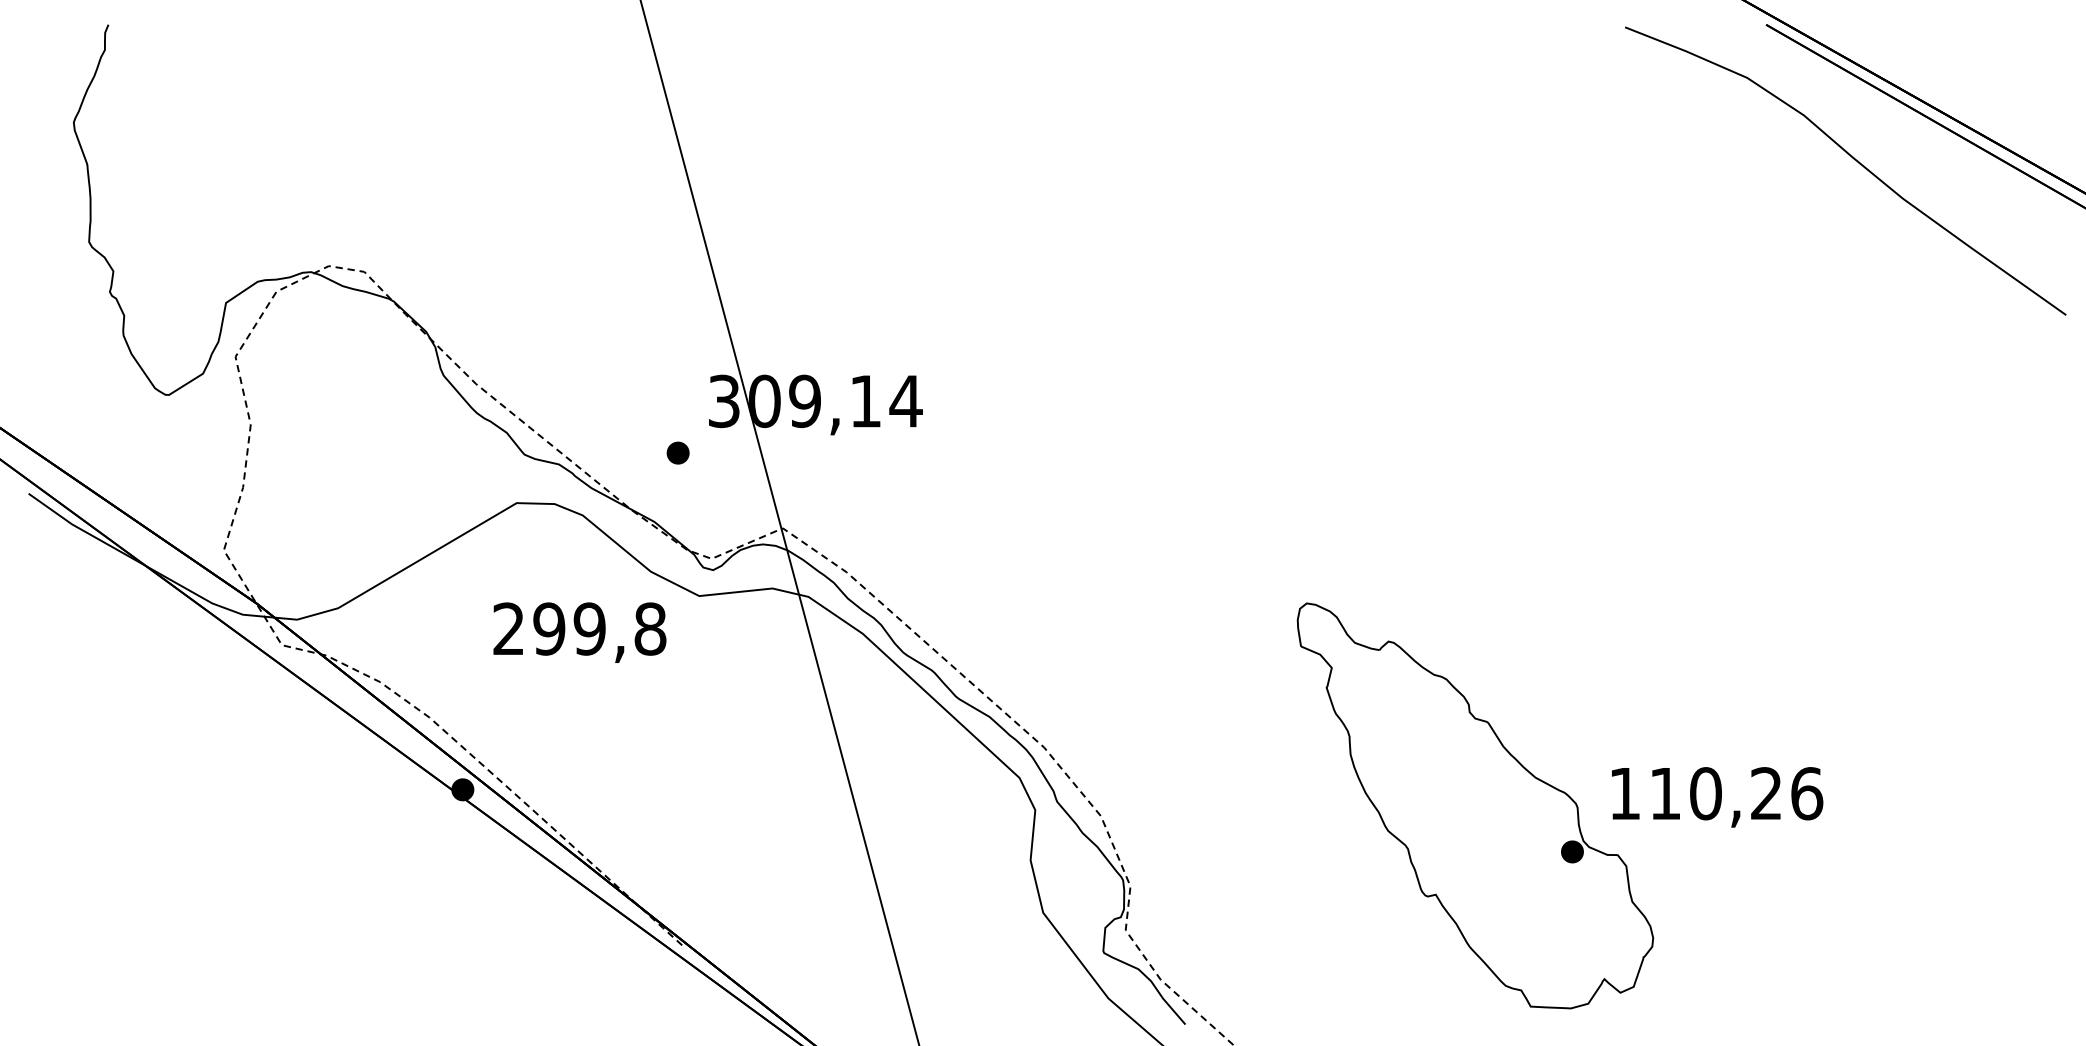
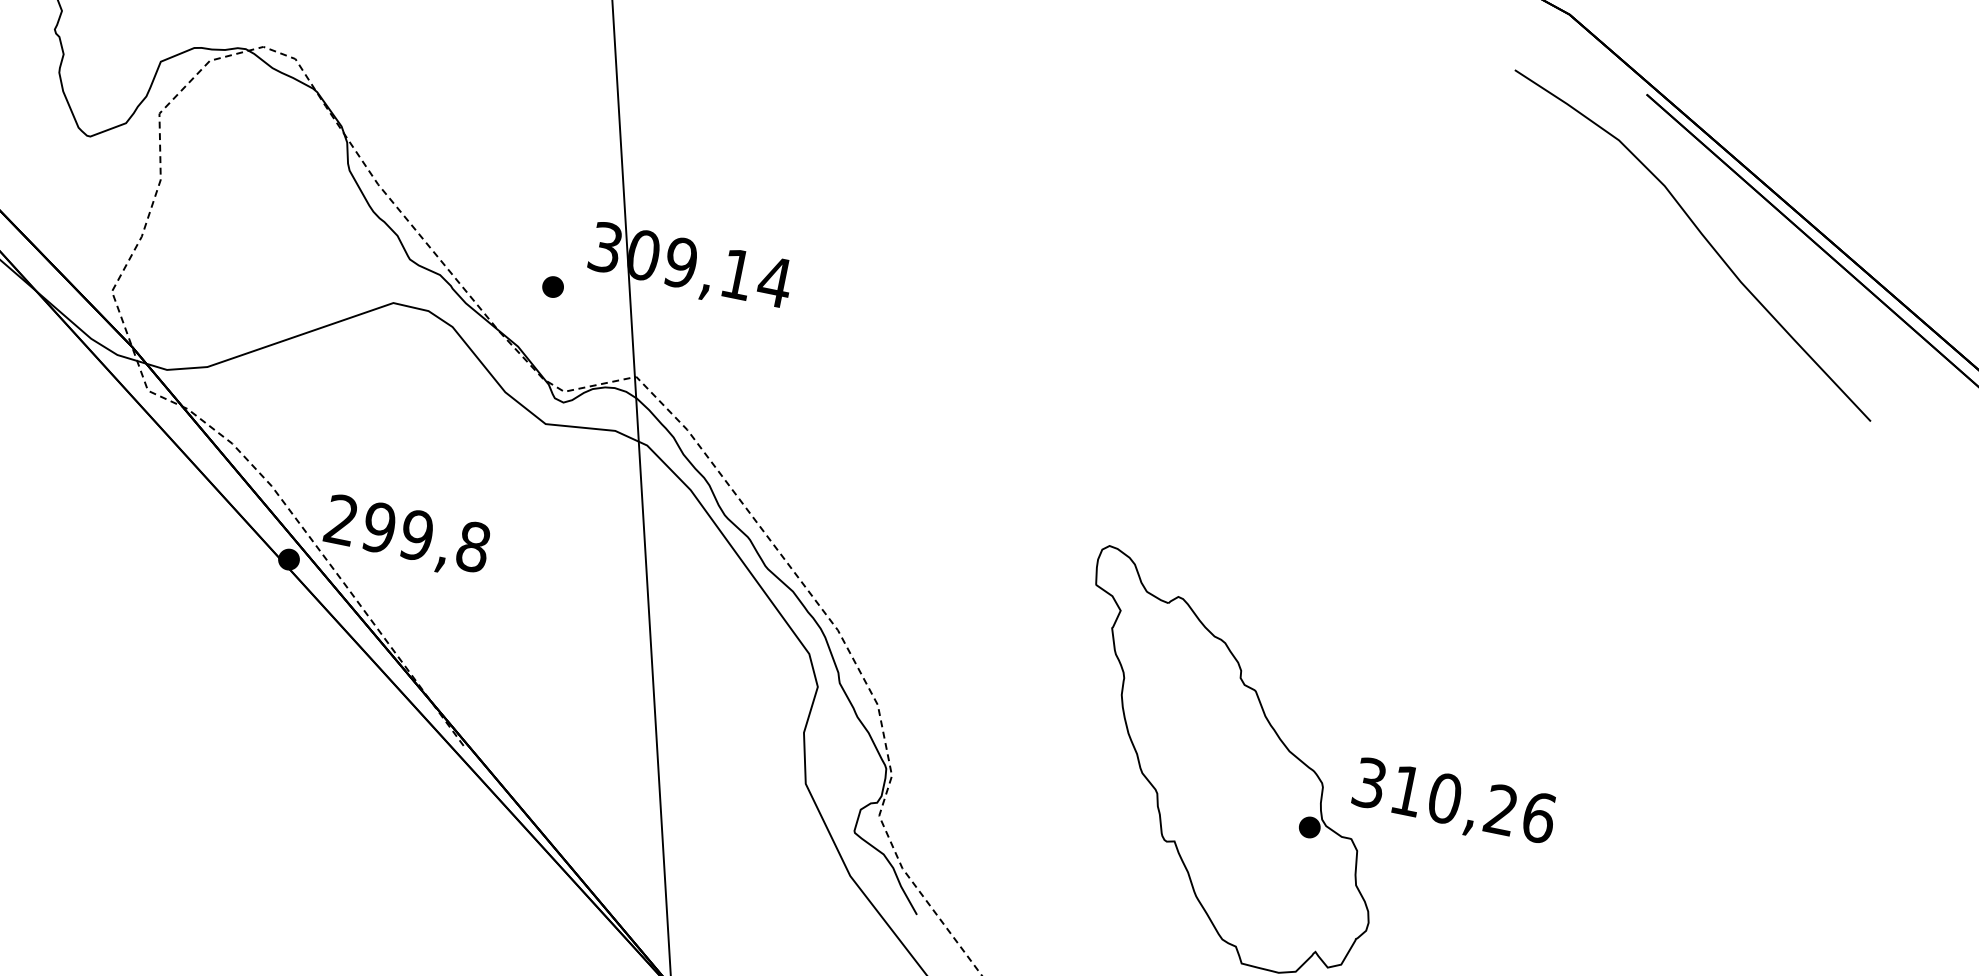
text: (579, 632) -> (406, 536), moved
text: (1624, 793) -> (1369, 782), 110,26 -> 310,26

